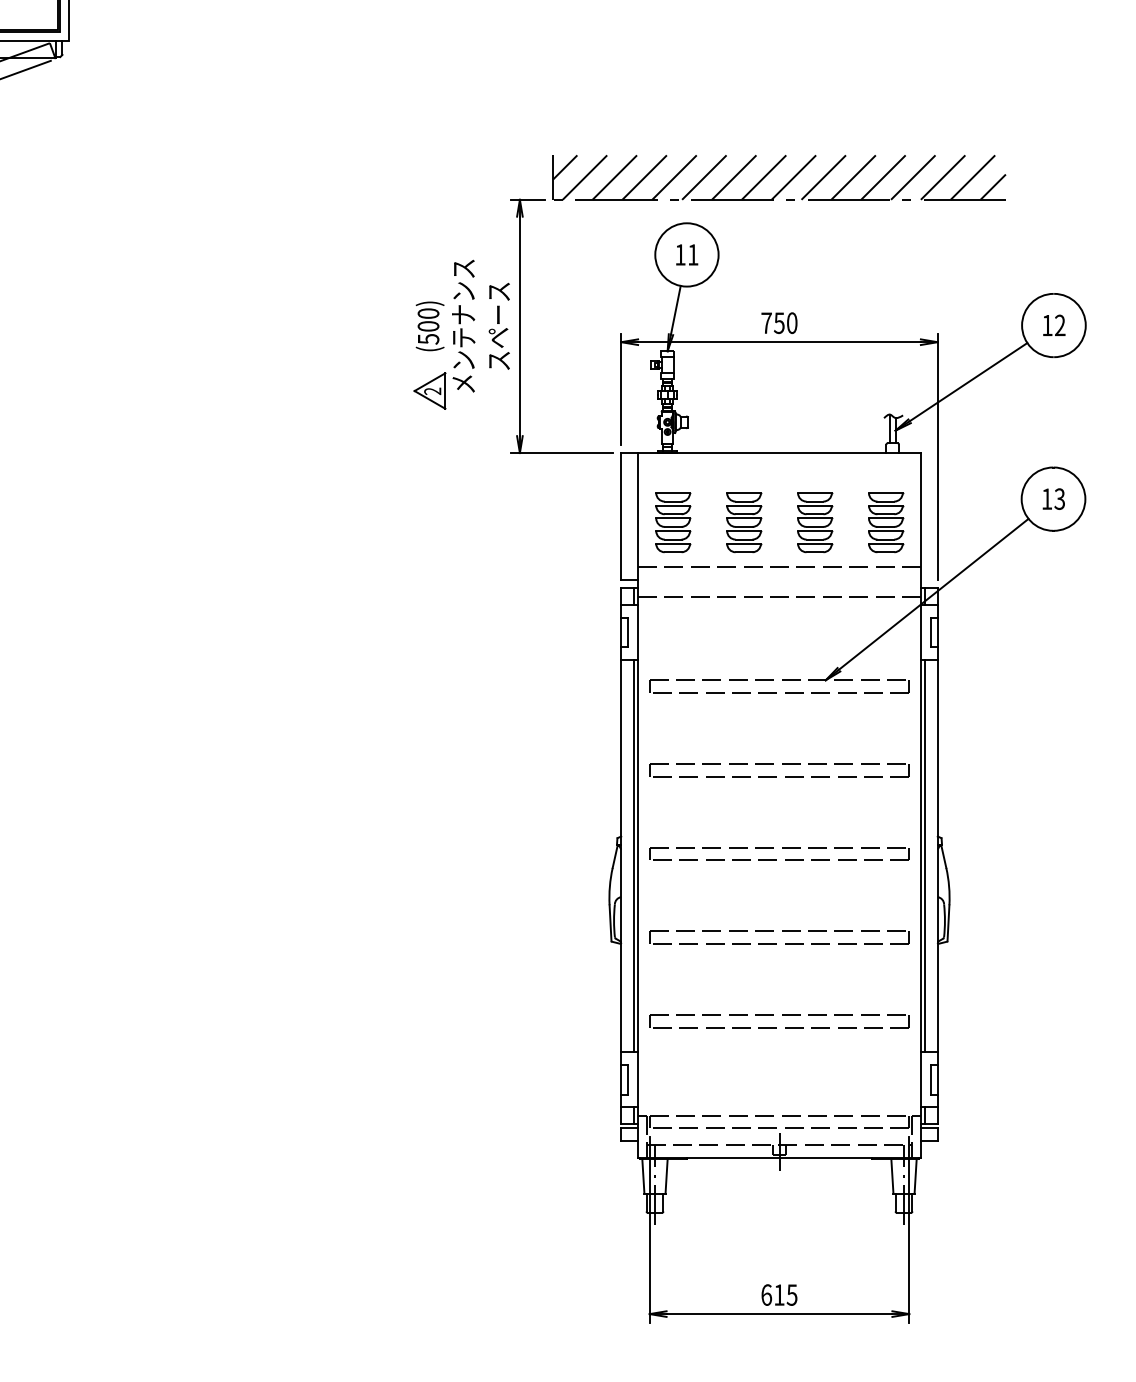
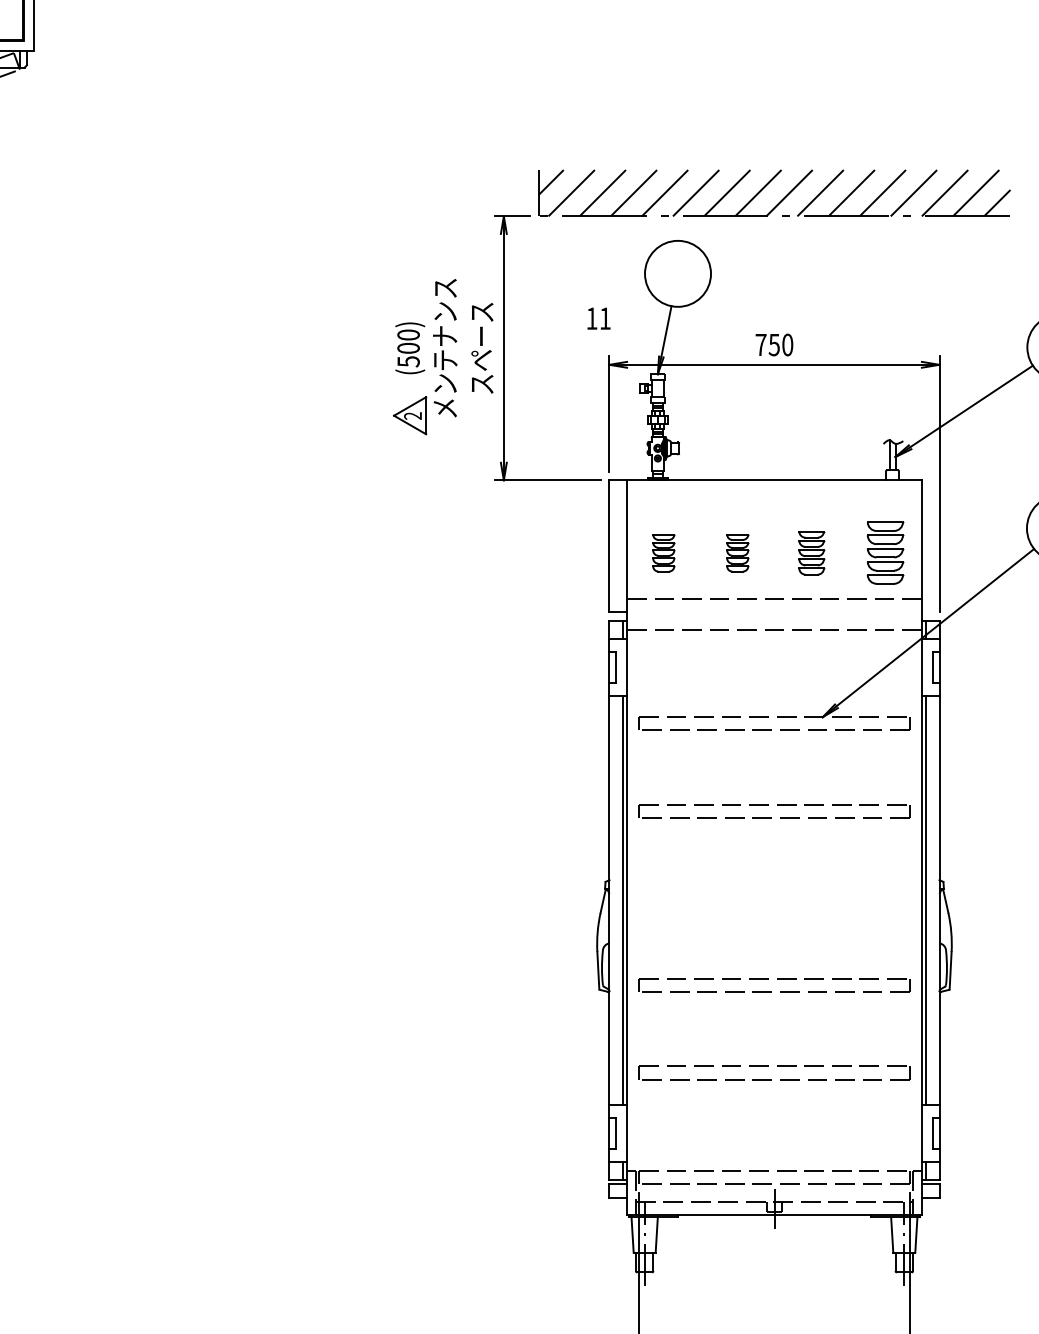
text: (687, 254) -> (599, 318), moved
part: (673, 522) -> (663, 552), size x0.6
part: (744, 522) -> (737, 552), size x0.6
part: (815, 522) -> (812, 552), size x0.7
part: (779, 853) -> (774, 897), removed

